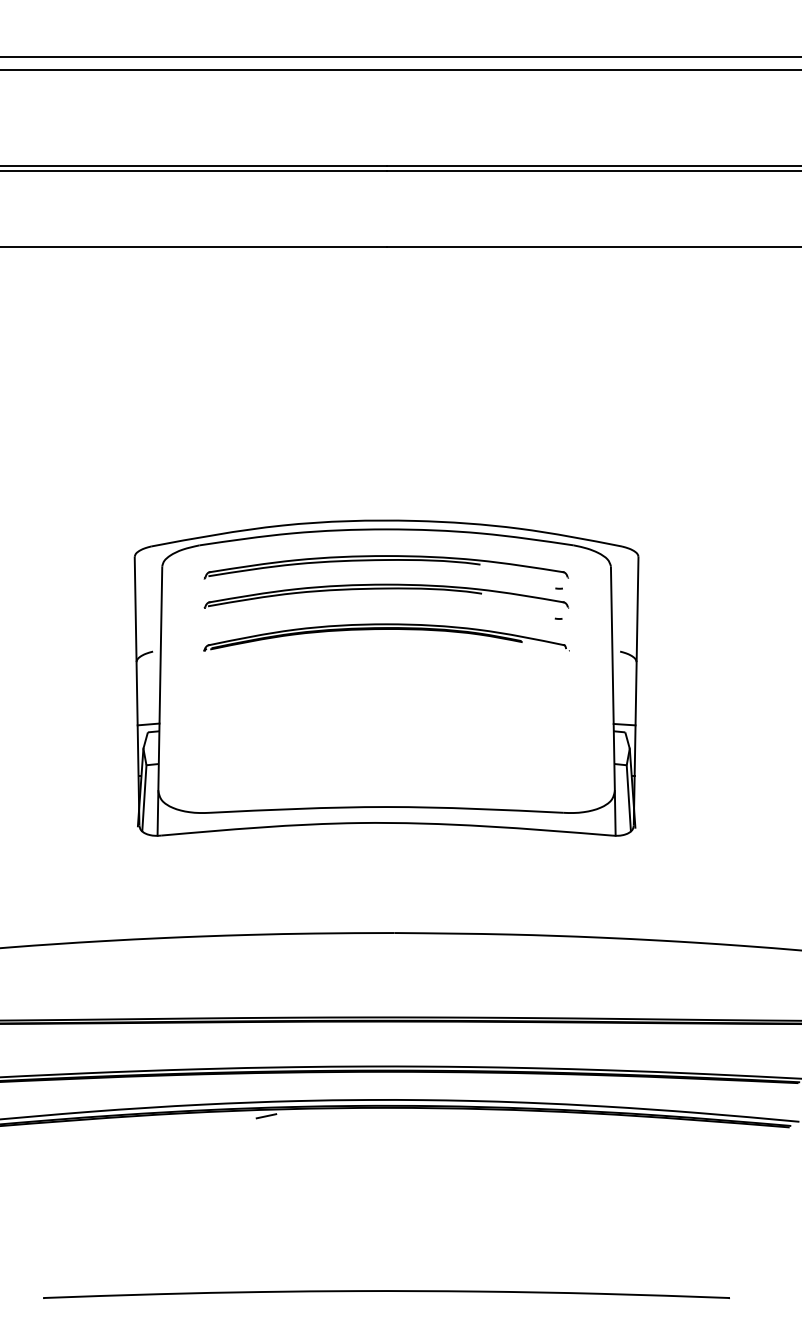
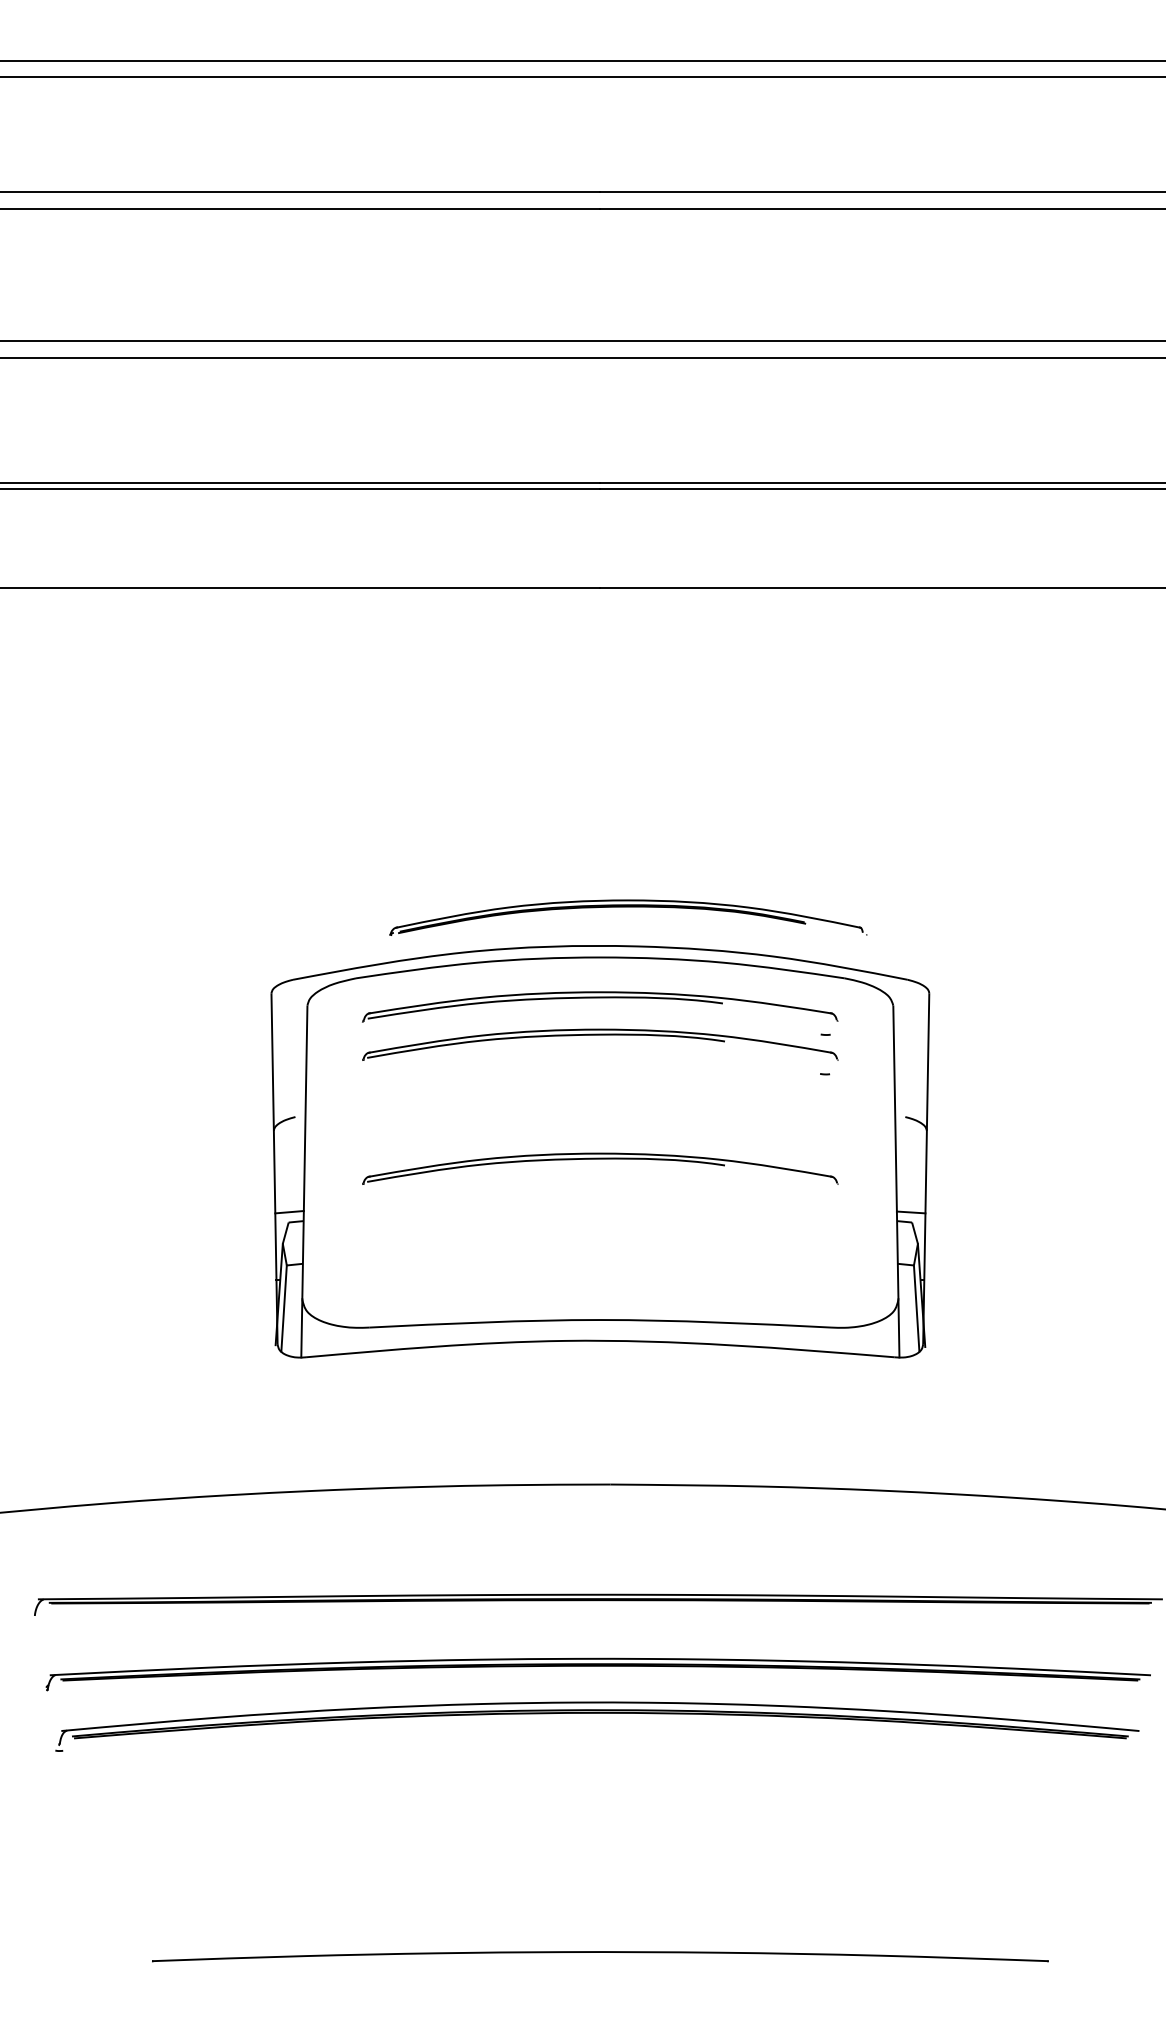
part: (386, 629) -> (628, 907), moved
part: (386, 684) -> (600, 1159), added
line: (266, 1116) -> (443, 1723), removed

